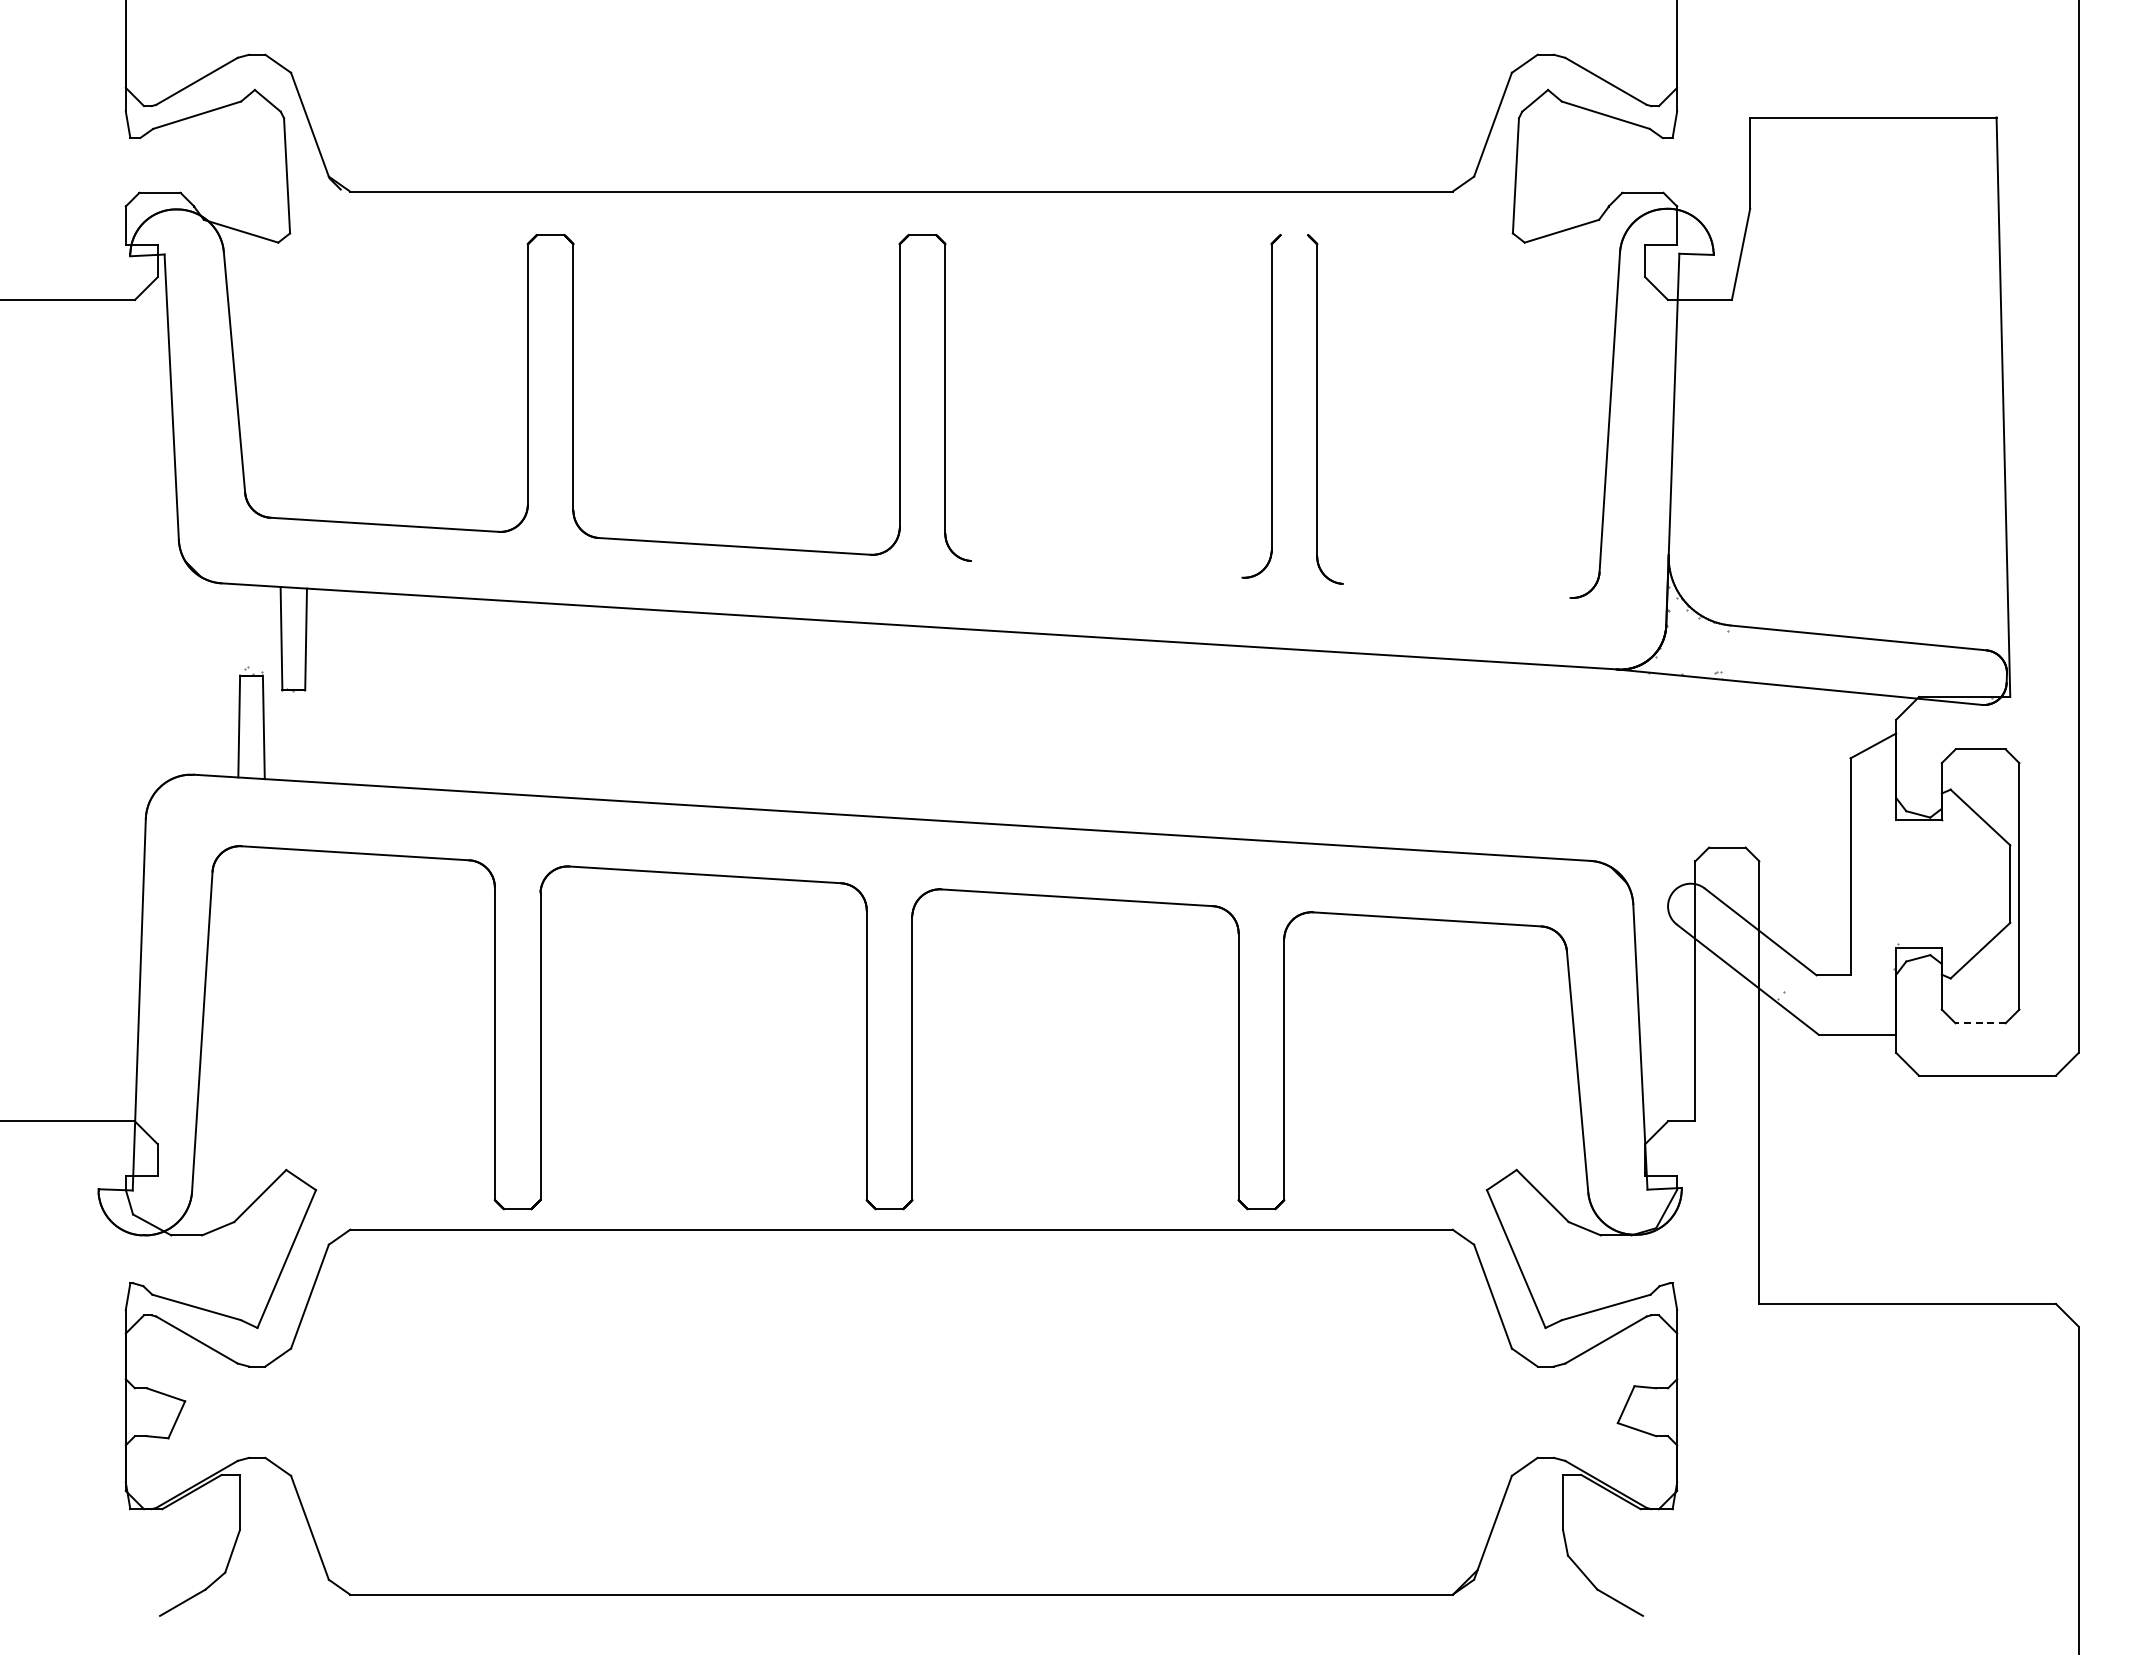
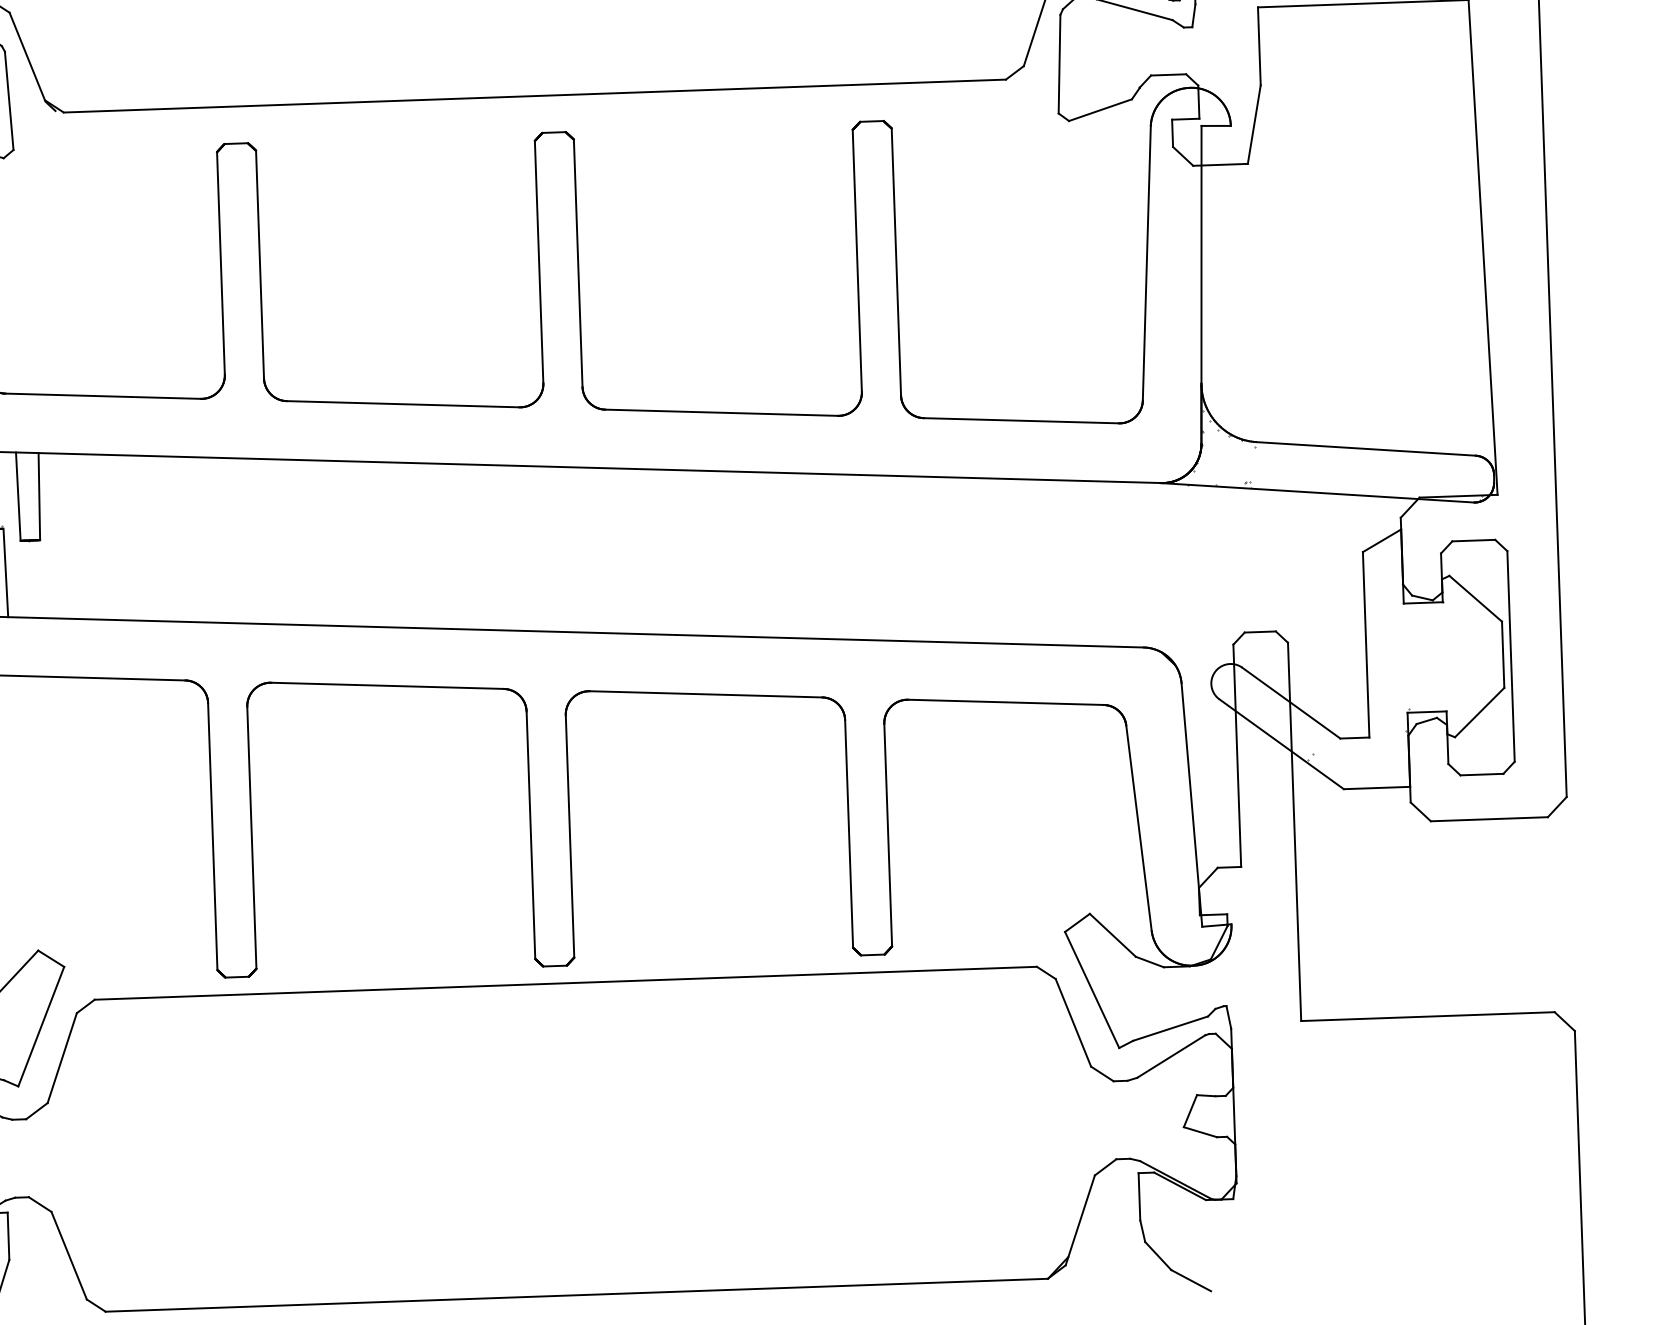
line: (1294, 235) -> (872, 121), added
line: (1106, 568) -> (721, 412), added
line: (1456, 590) -> (1021, 420), added
line: (1980, 1023) -> (1481, 774), dashed -> solid

